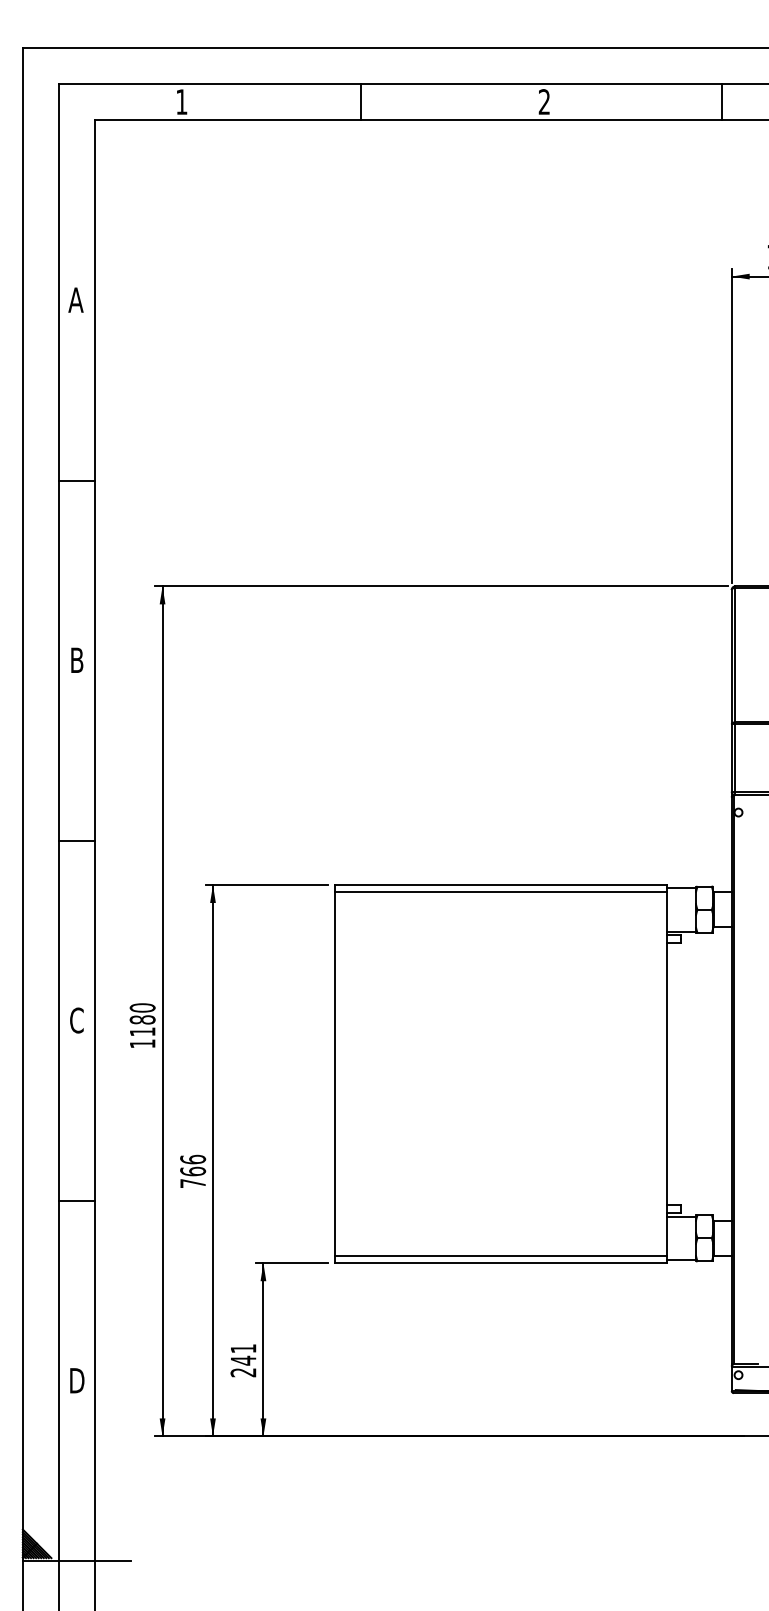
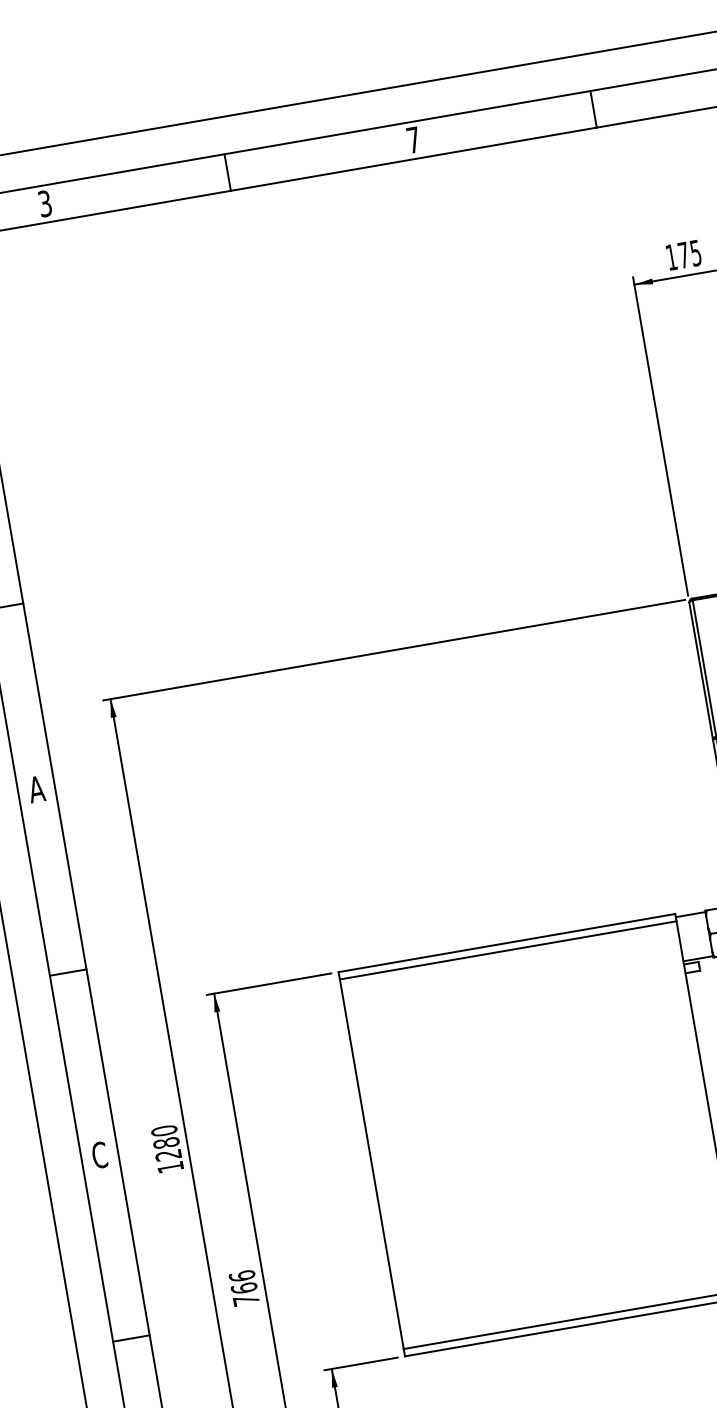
text: (543, 101) -> (412, 139), 2 -> 7
text: (181, 102) -> (44, 204), 1 -> 3
text: (76, 659) -> (35, 788), B -> A
text: (142, 1031) -> (168, 1154), 1180 -> 1280

